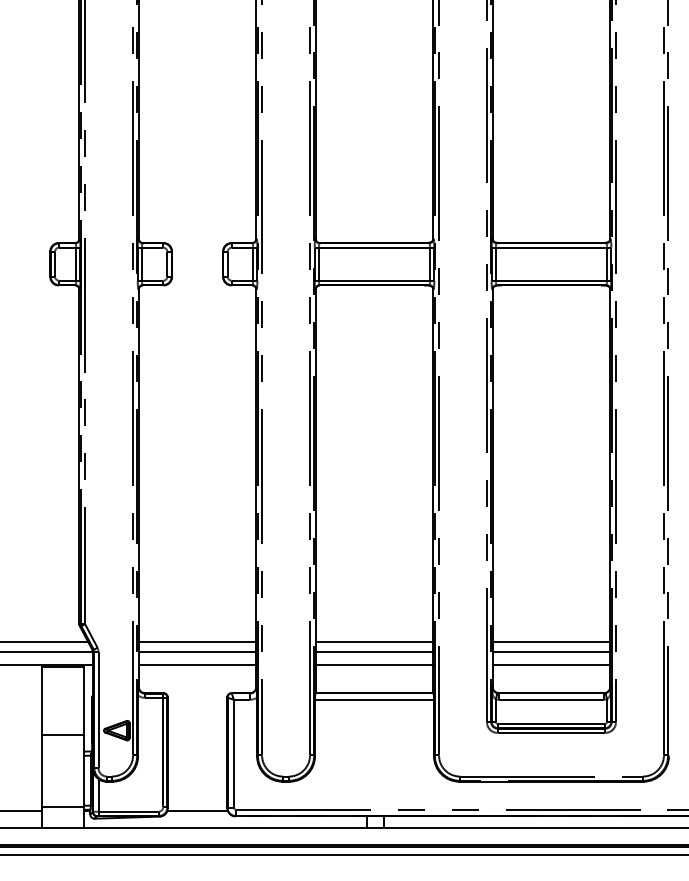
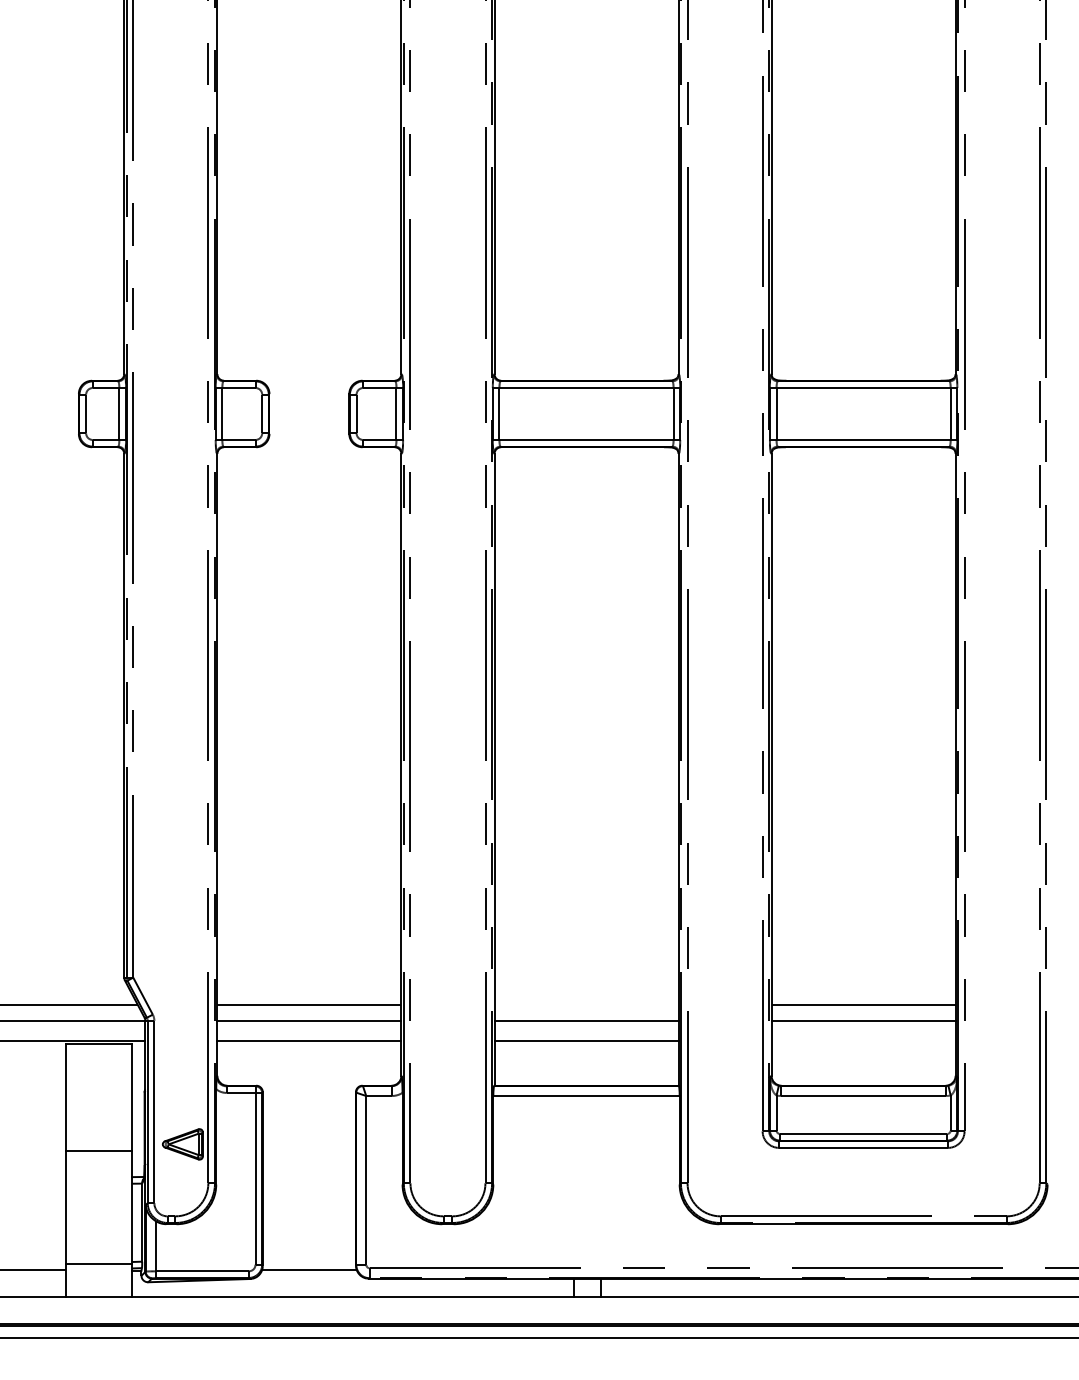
line: (374, 641) -> (586, 1004), removed
line: (551, 664) -> (863, 1040), removed

